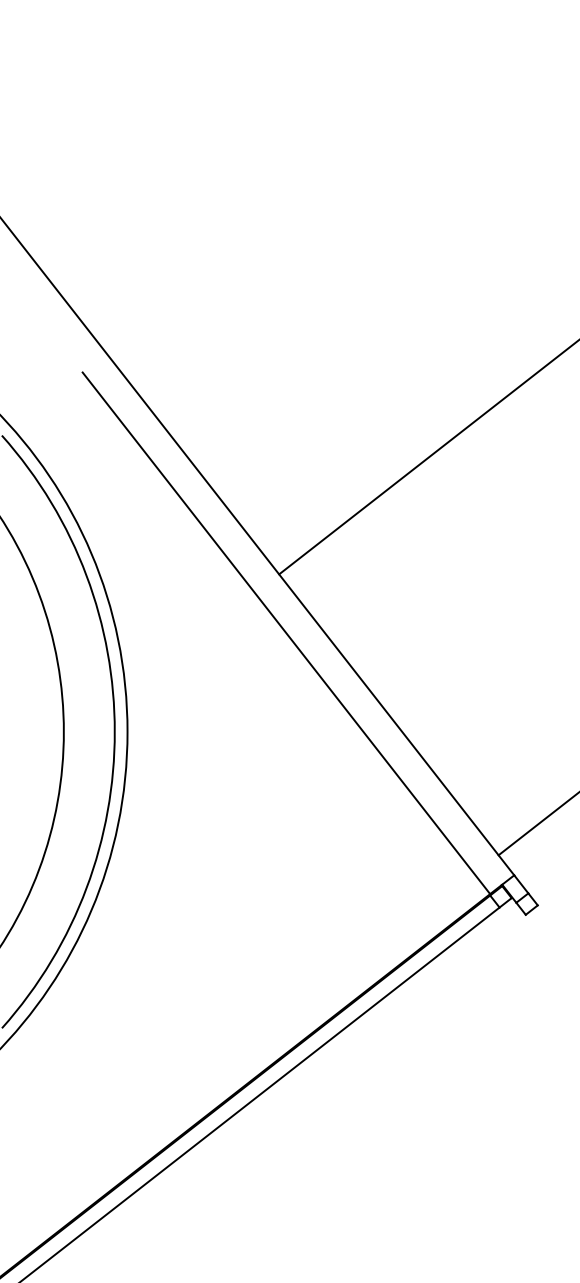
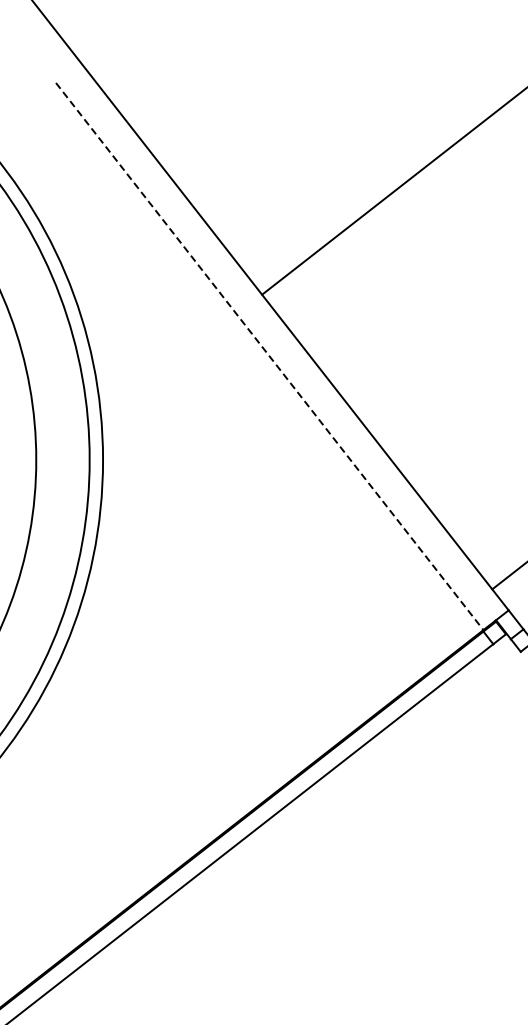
line: (286, 633) -> (269, 356), solid -> dashed

